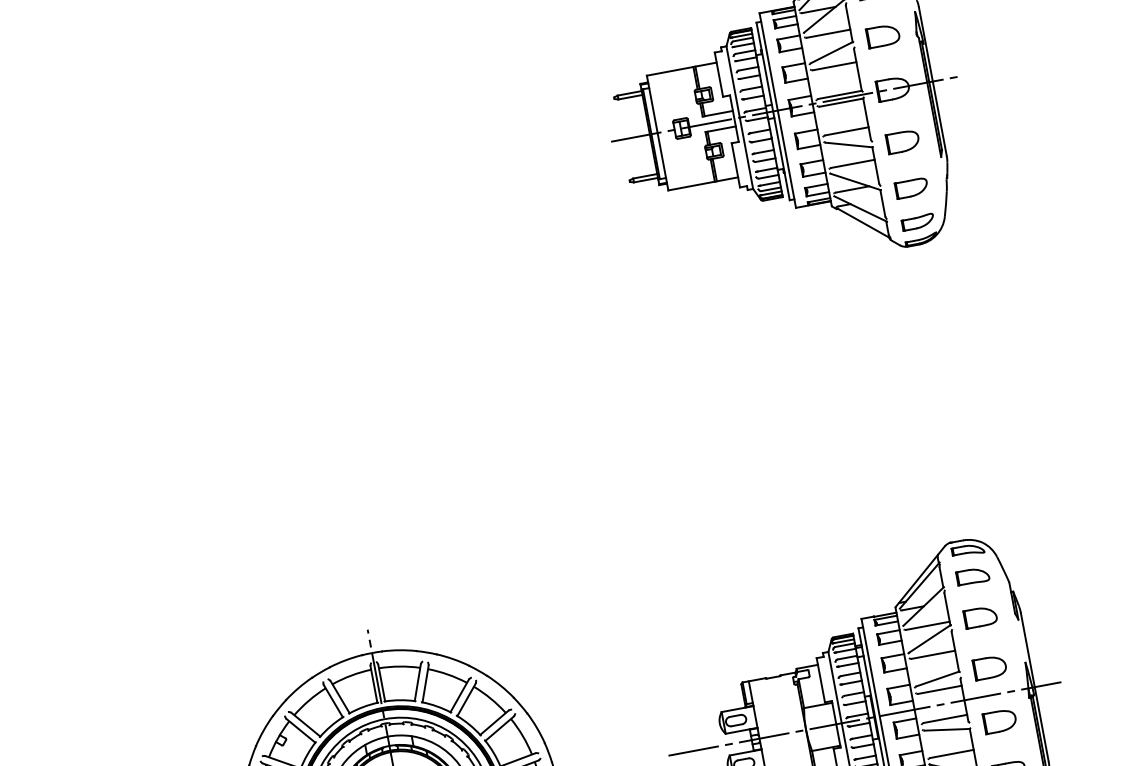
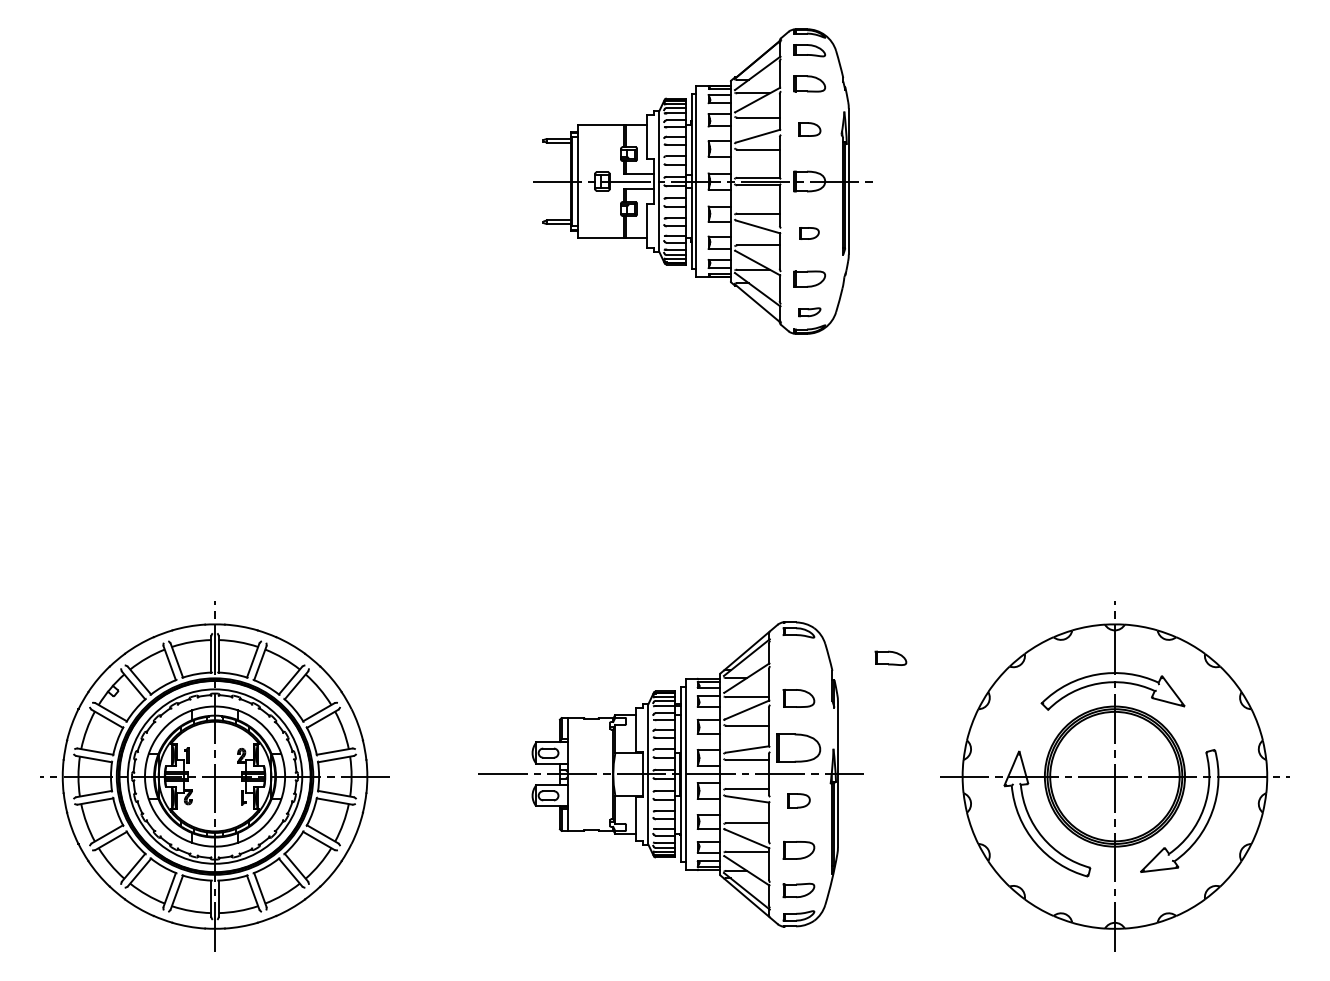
part: (882, 36) -> (809, 129), size x0.7
part: (902, 141) -> (809, 233), size x0.6
part: (917, 221) -> (809, 311), size x0.7
part: (972, 575) -> (890, 657), moved
part: (990, 667) -> (799, 747), size x1.4
part: (1000, 720) -> (799, 800), size x0.7

